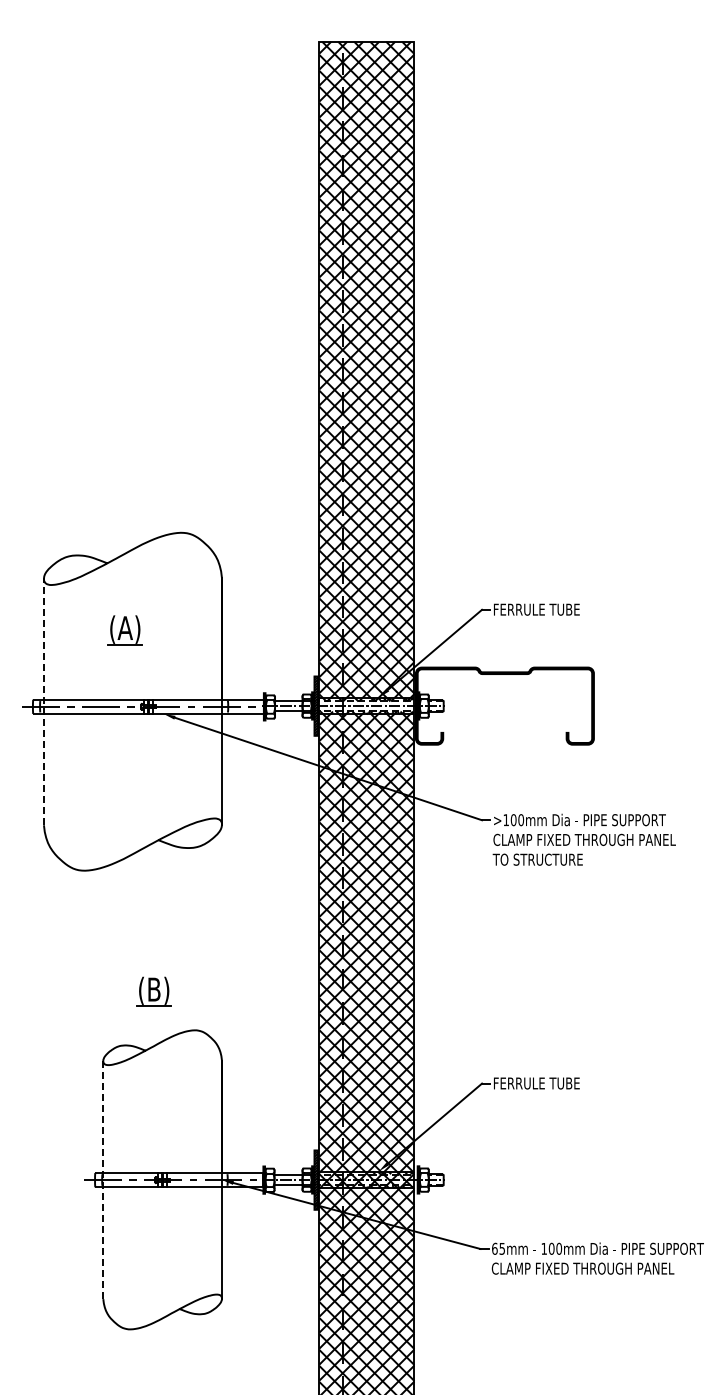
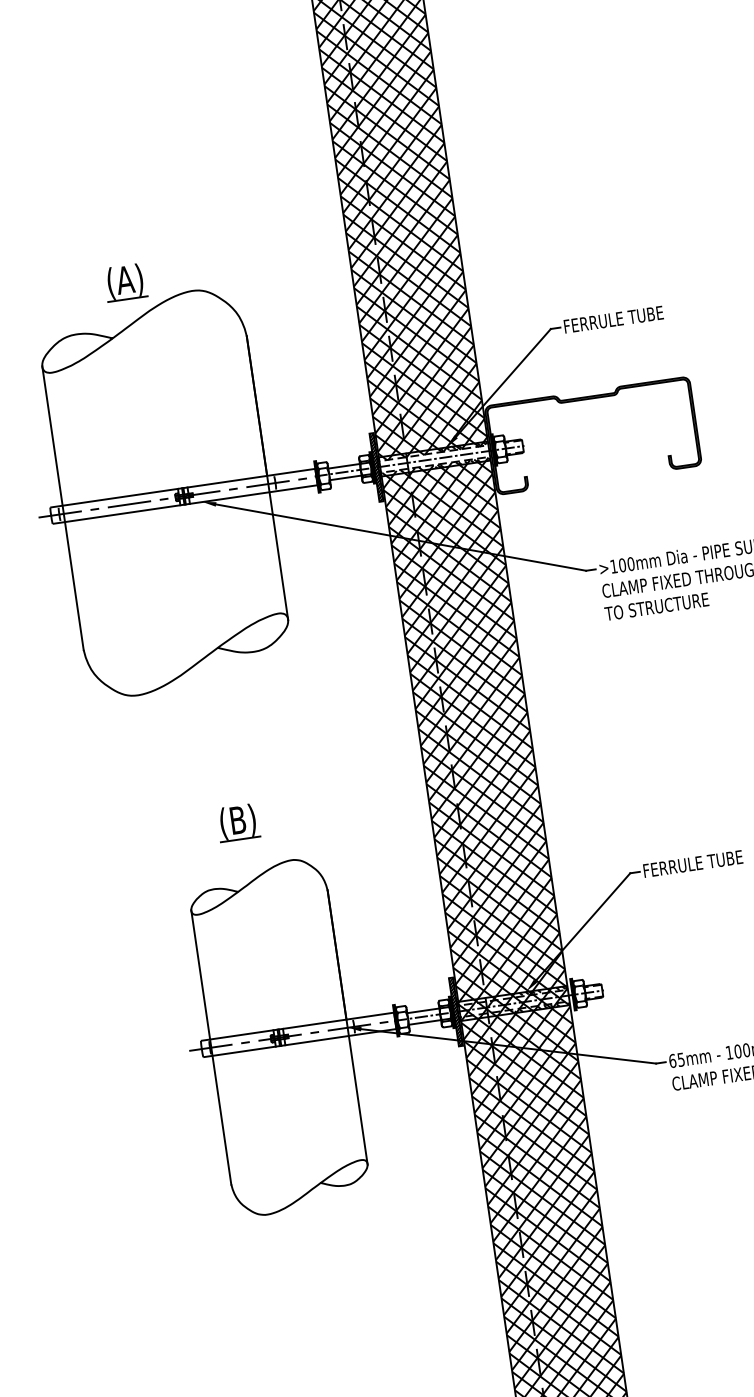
part: (124, 630) -> (124, 282), moved
line: (43, 701) -> (62, 507), dashed -> solid
line: (103, 1179) -> (211, 1046), dashed -> solid

